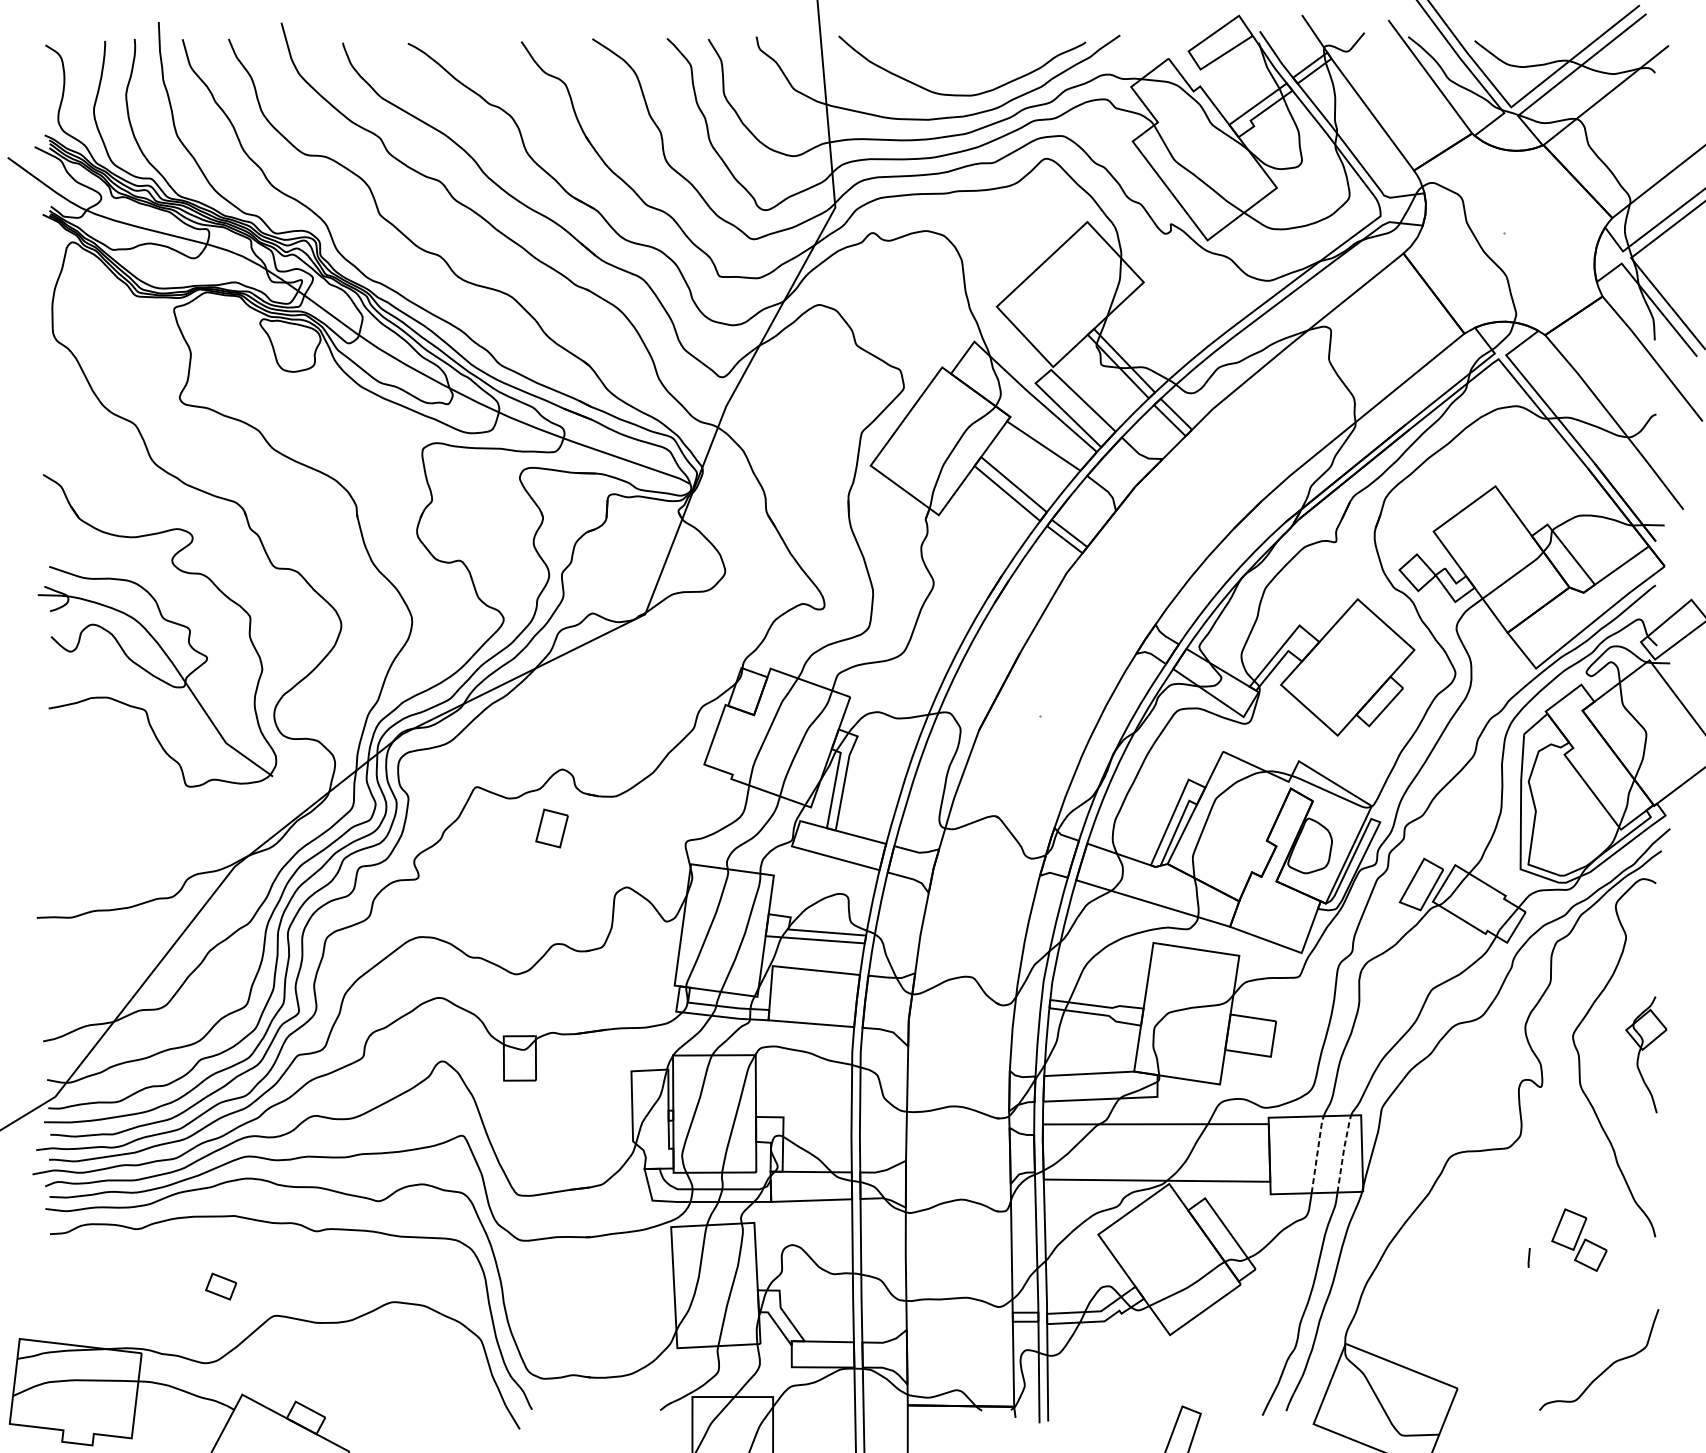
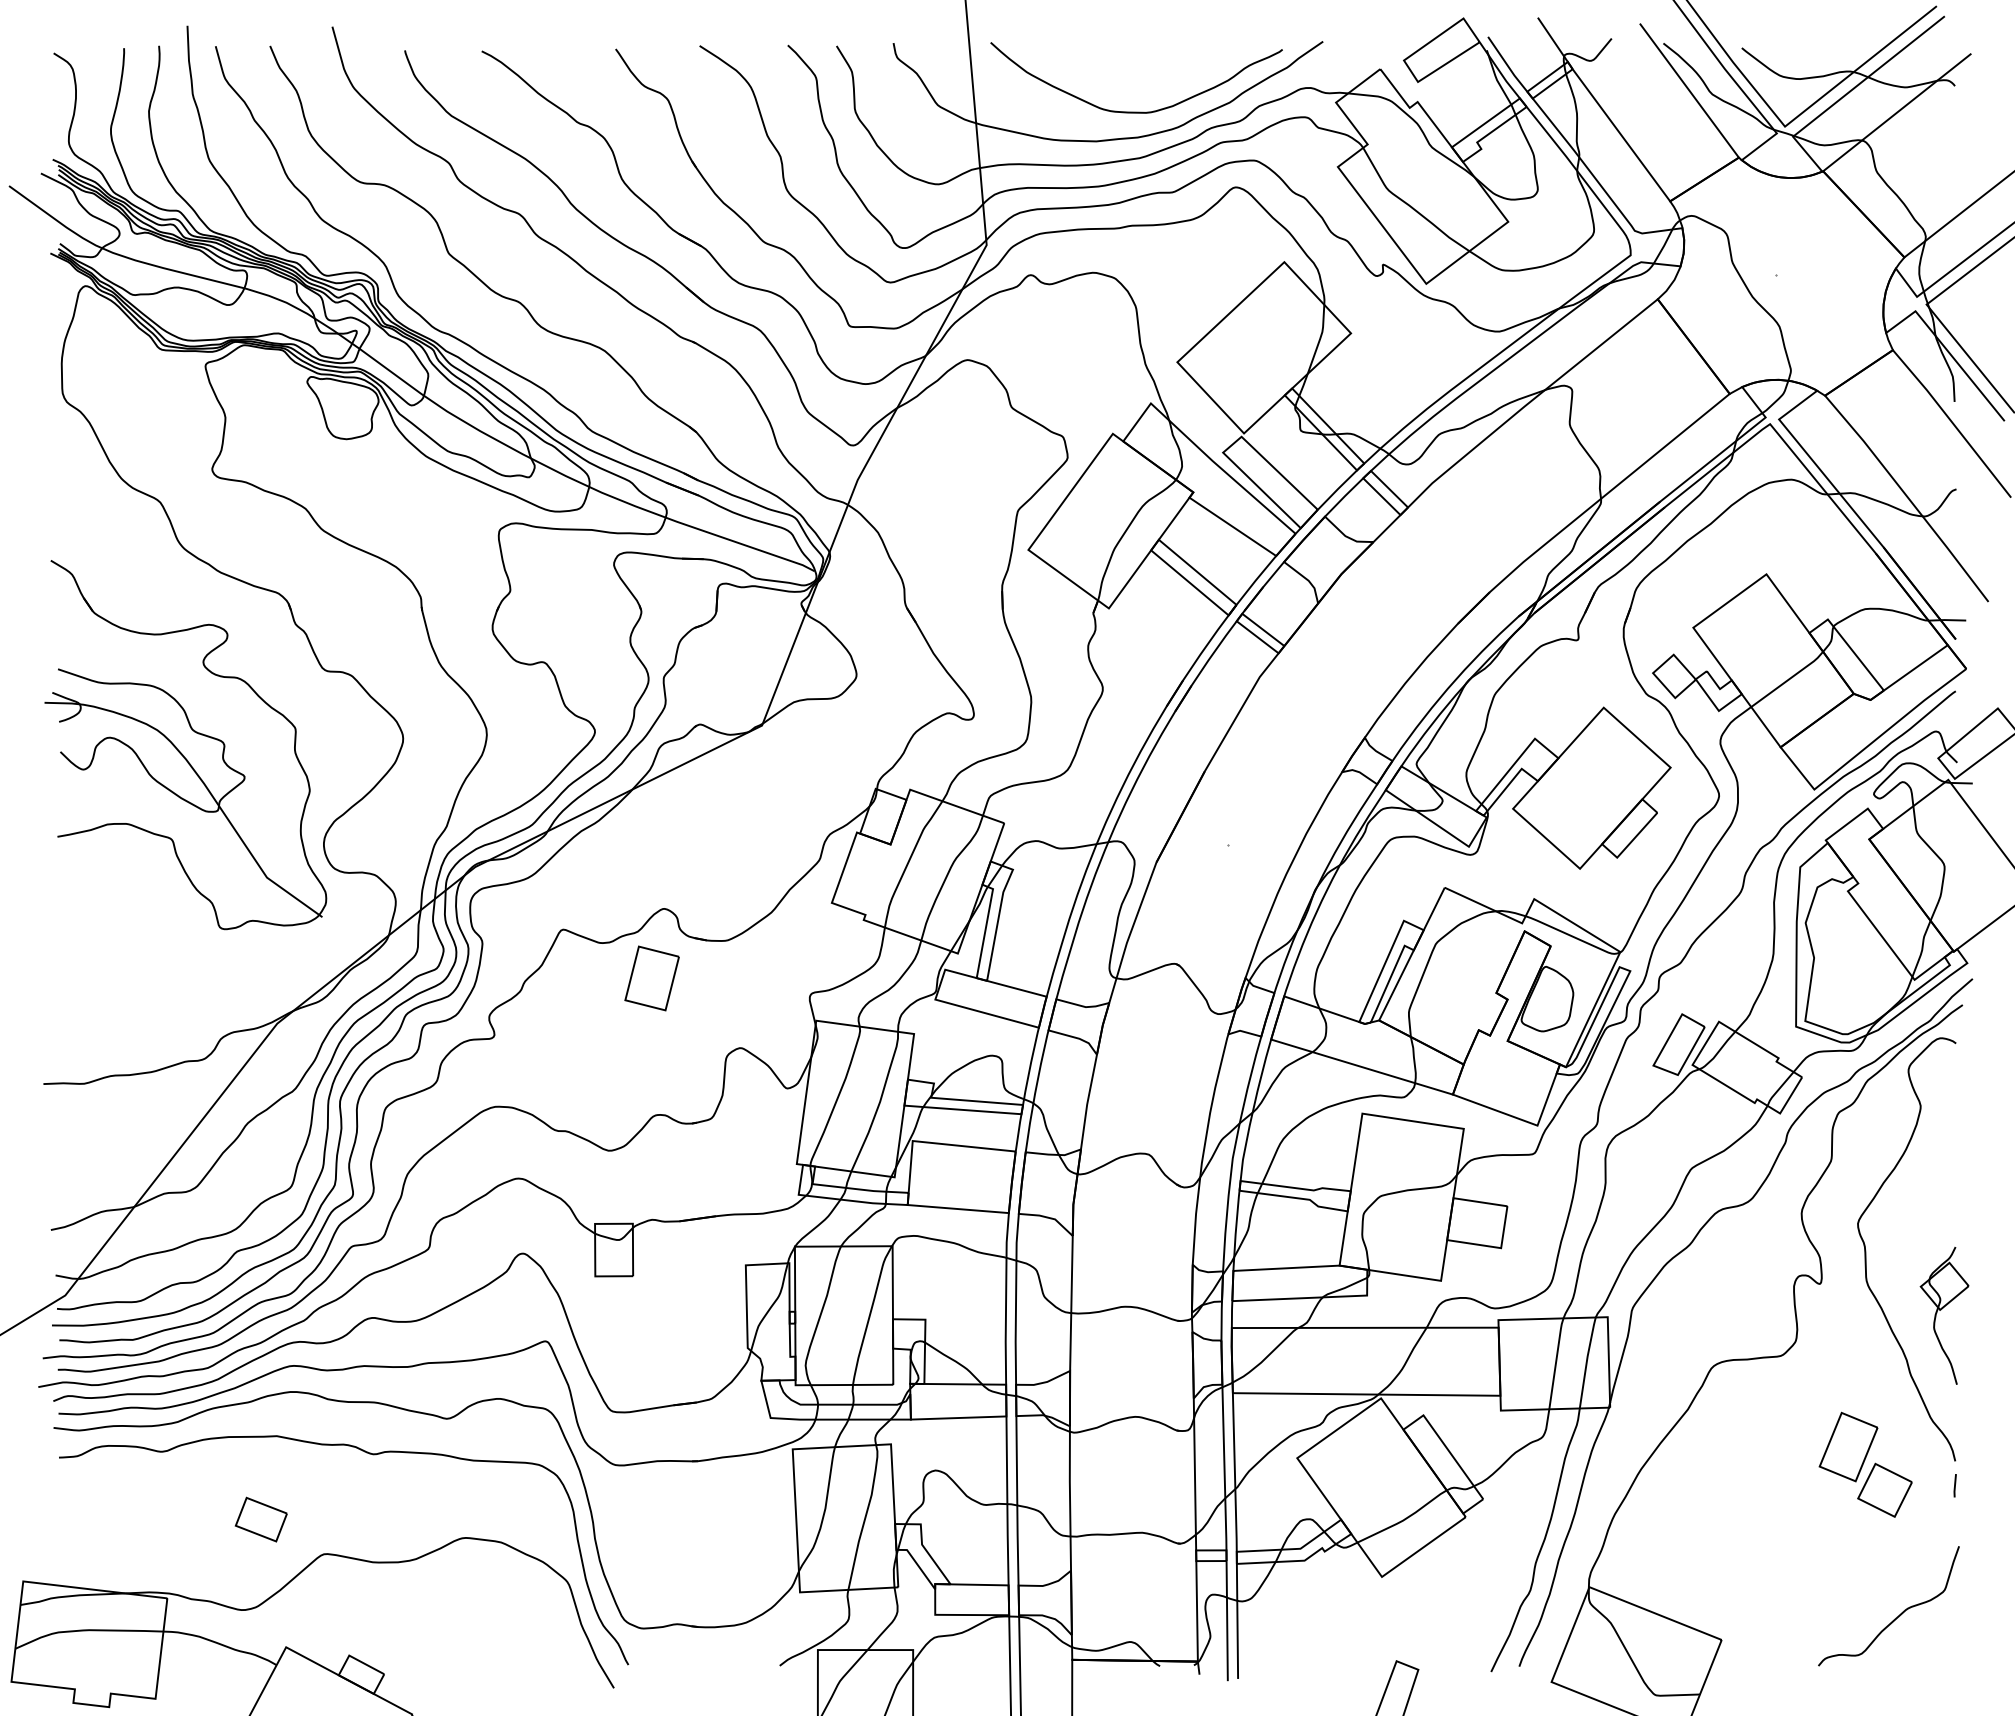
part: (551, 828) -> (651, 978), size x1.43
part: (1646, 1054) -> (1944, 1315), moved
line: (1343, 1152) -> (1586, 1361), dashed -> solid
line: (1317, 1153) -> (1556, 1362), dashed -> solid
part: (1579, 1239) -> (1865, 1464), size x1.43
line: (1528, 1257) -> (1954, 1485), moved
part: (220, 1286) -> (260, 1519), size x1.43

